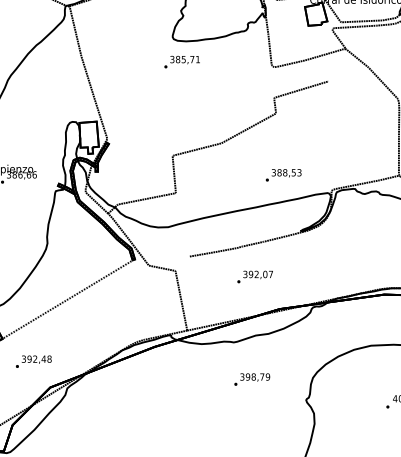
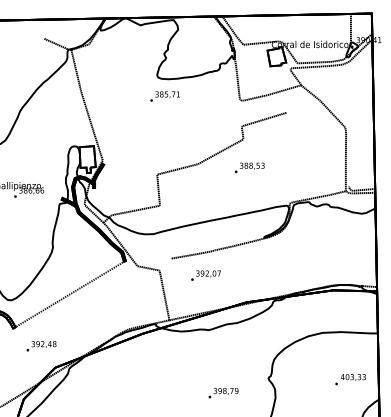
text: (283, 174) -> (249, 167), moved
text: (254, 276) -> (205, 275), moved
text: (252, 380) -> (223, 393), moved

